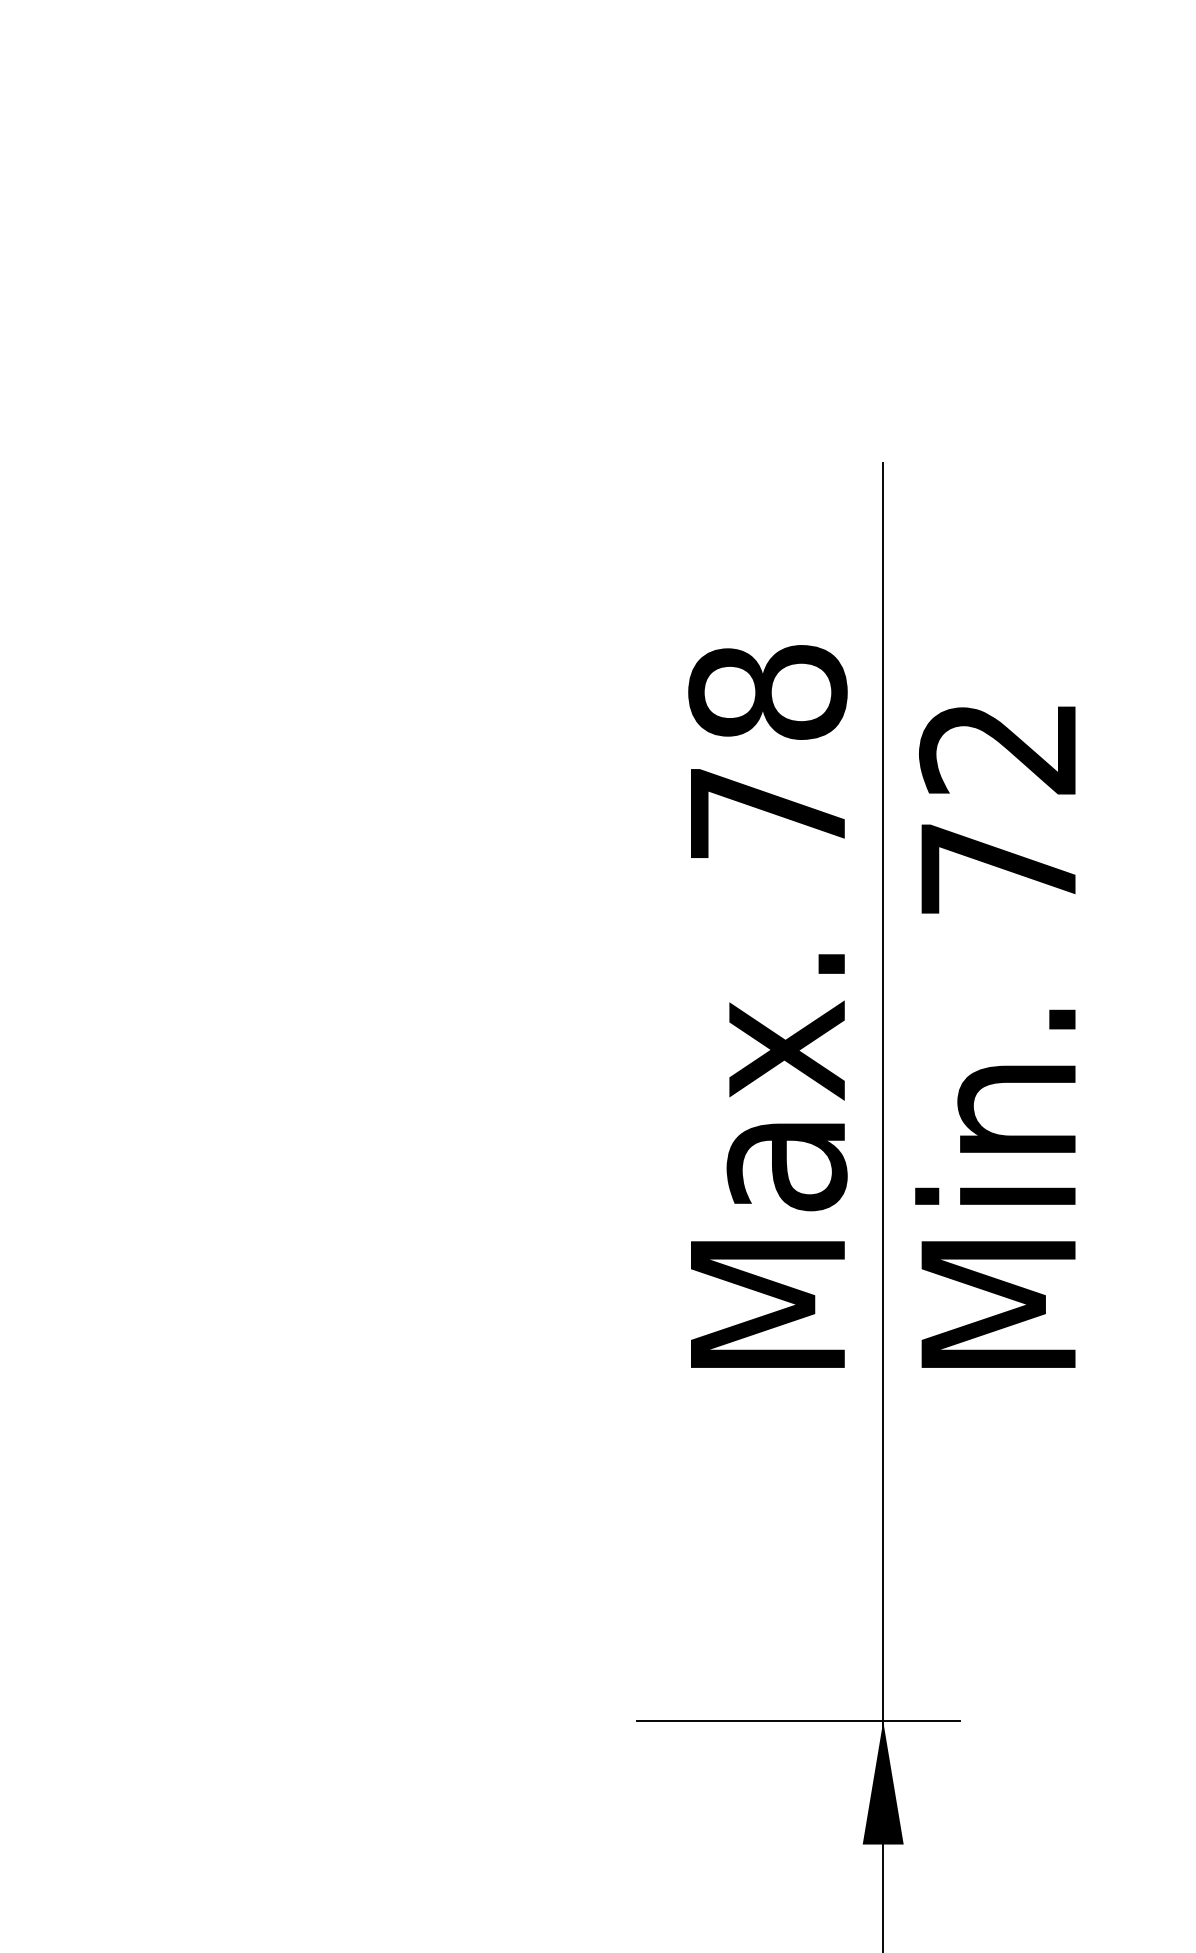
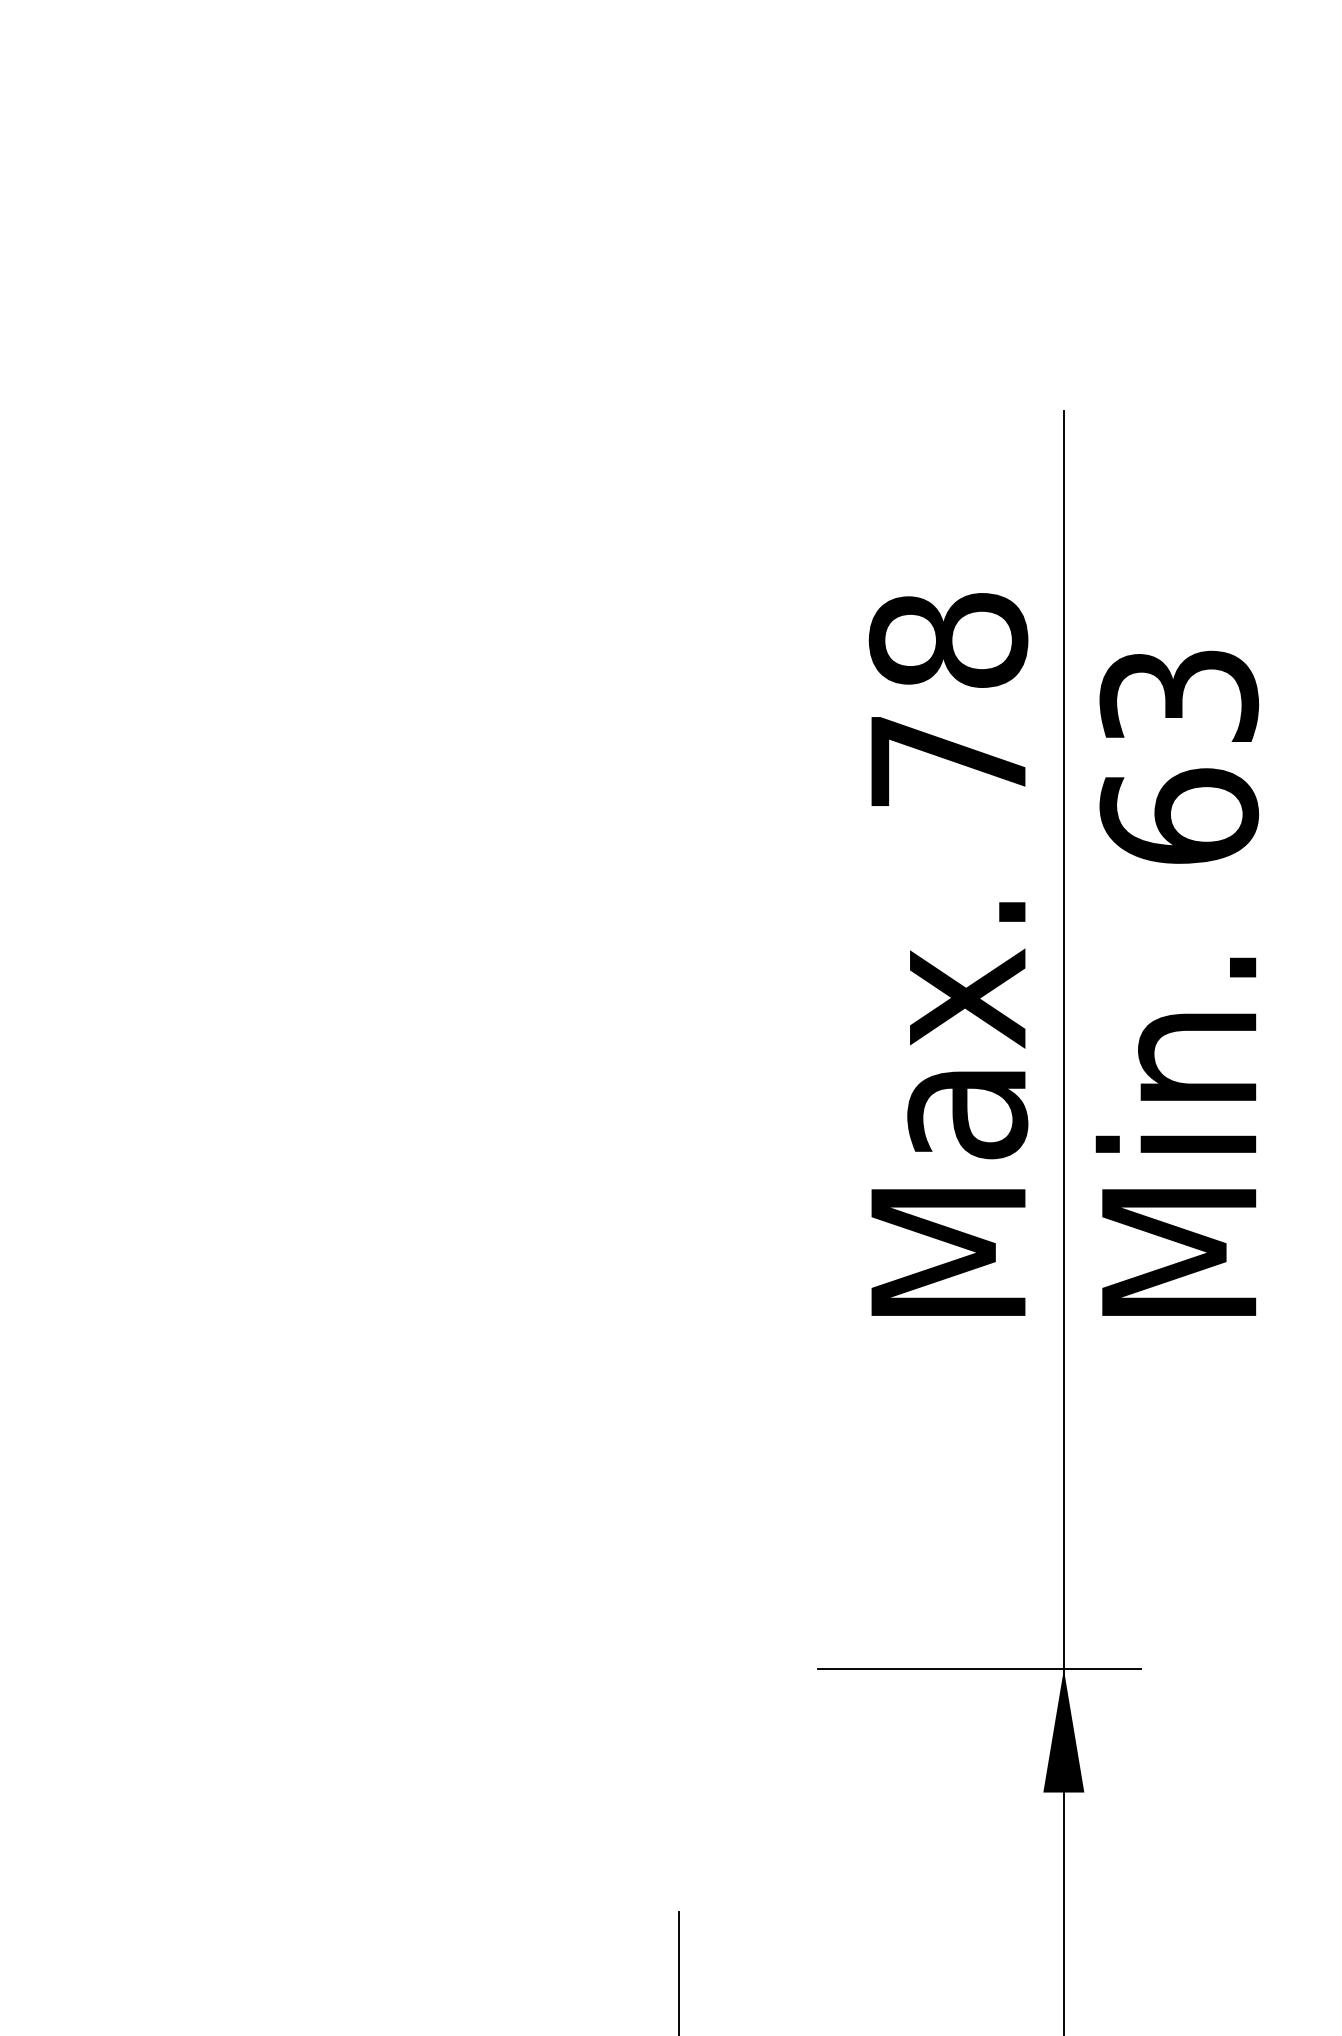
text: (998, 808) -> (1179, 756), 72 -> 63

